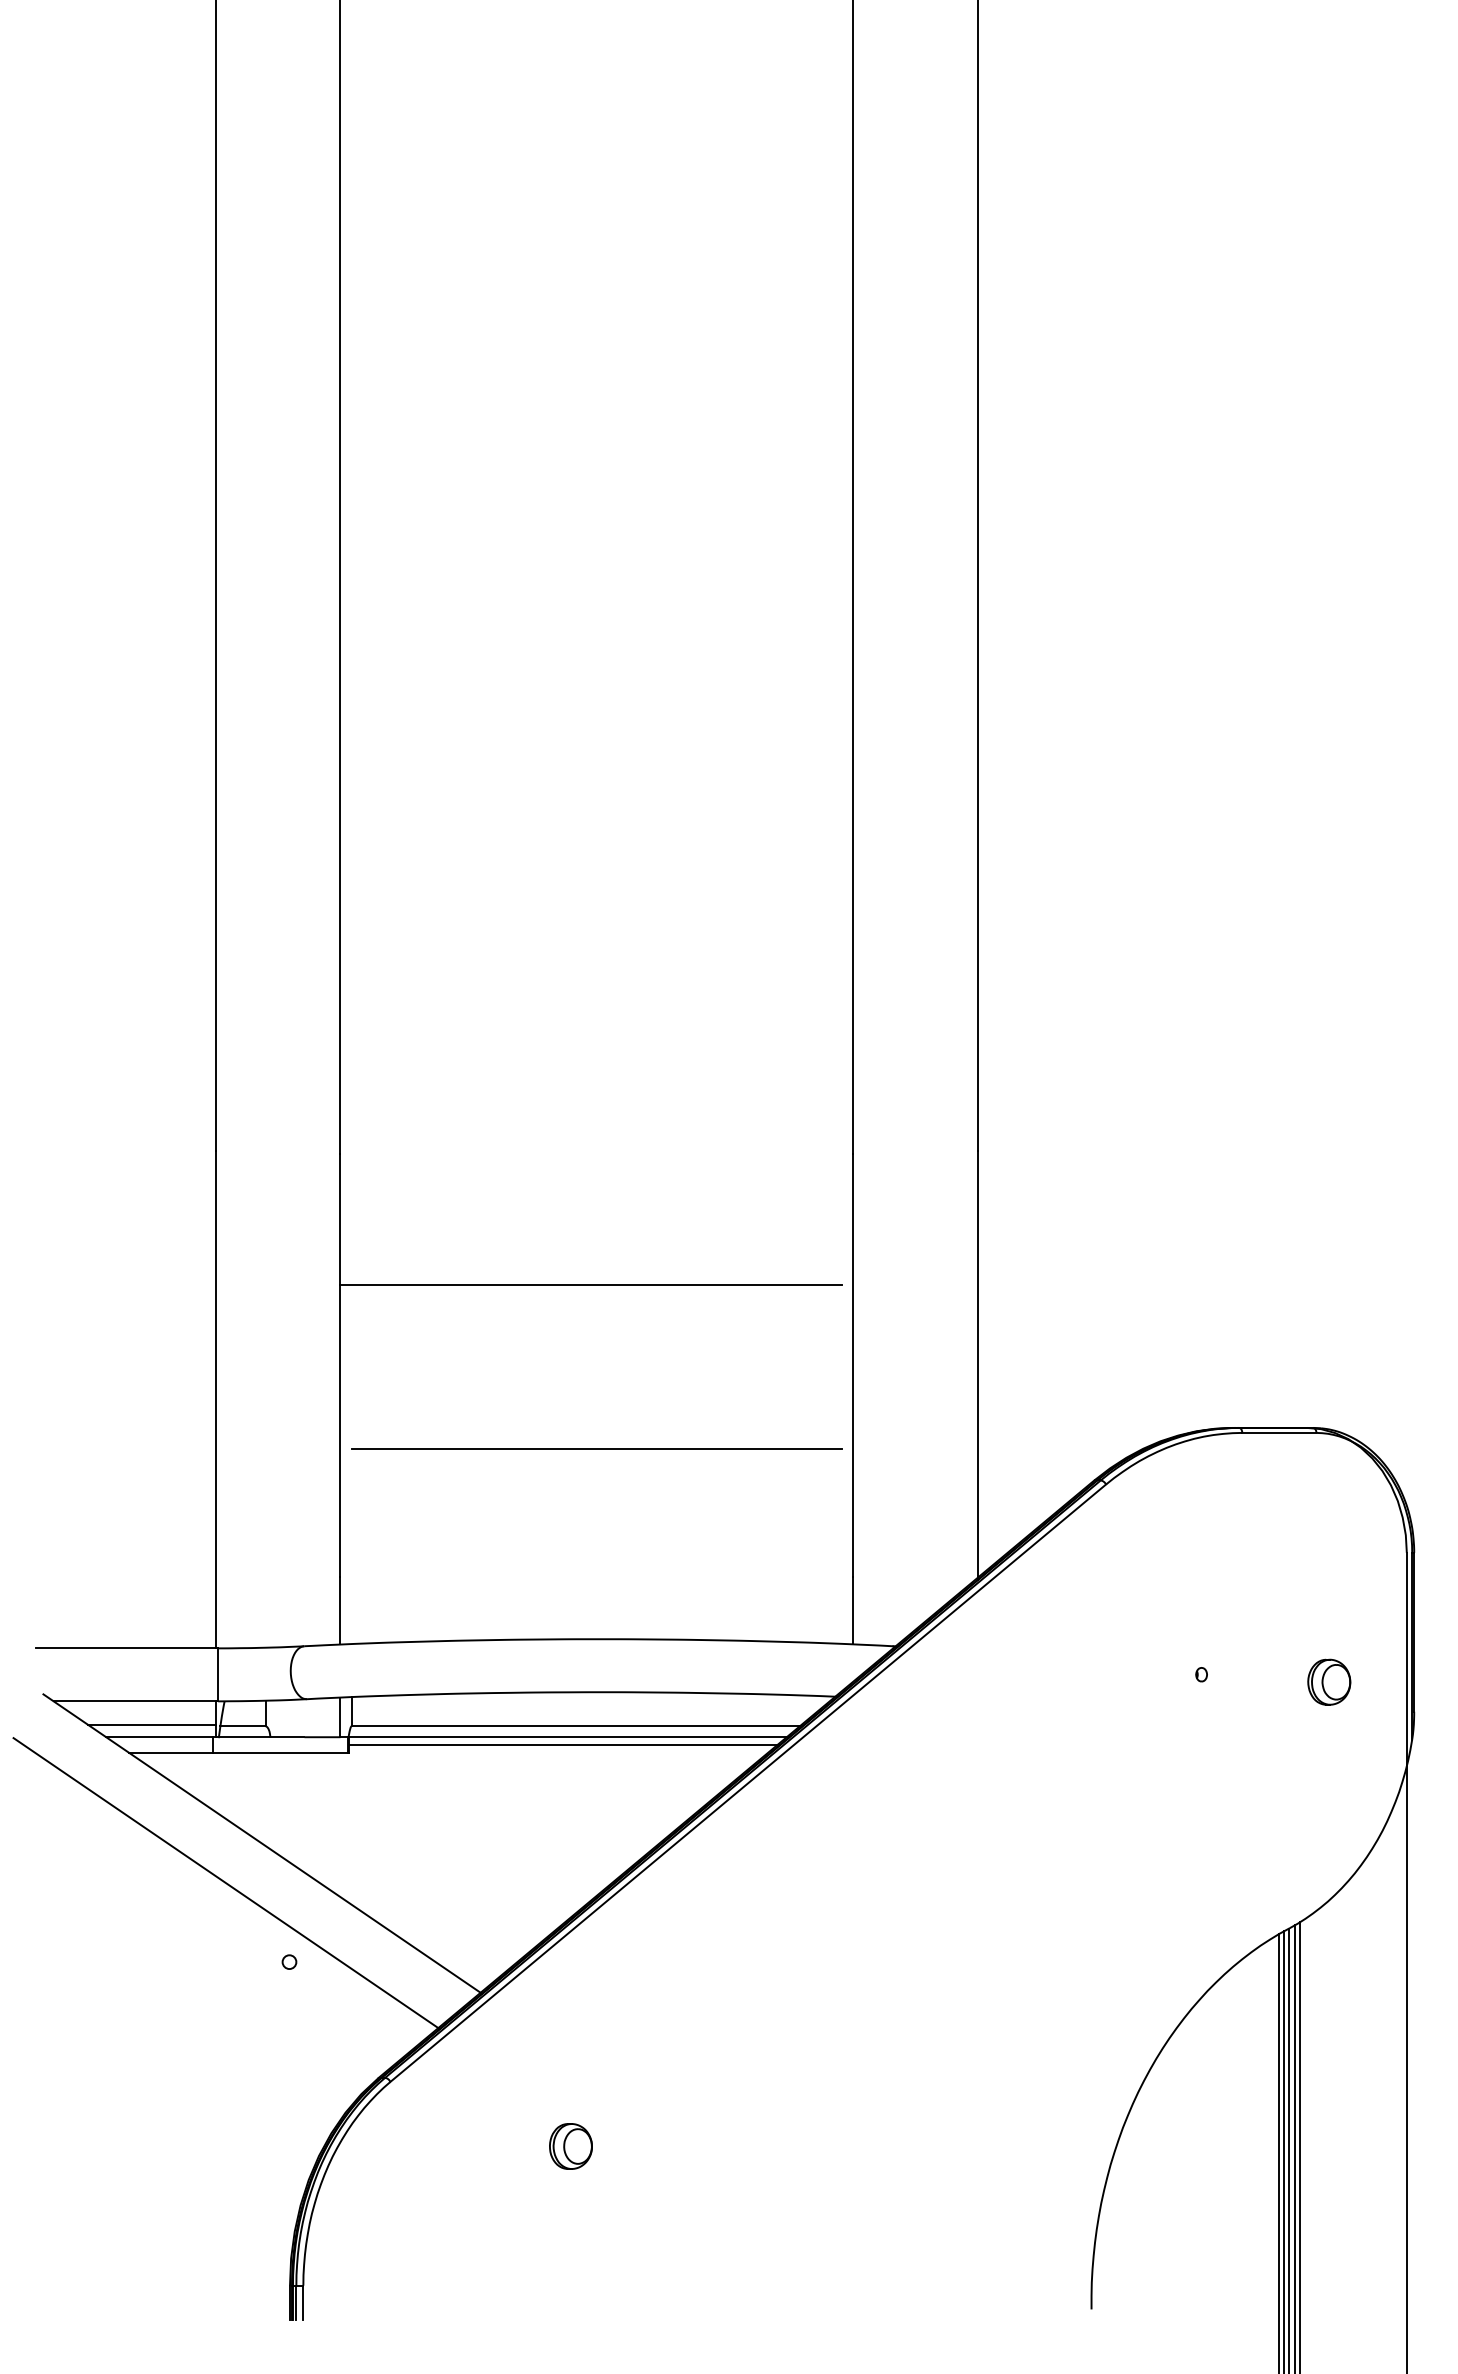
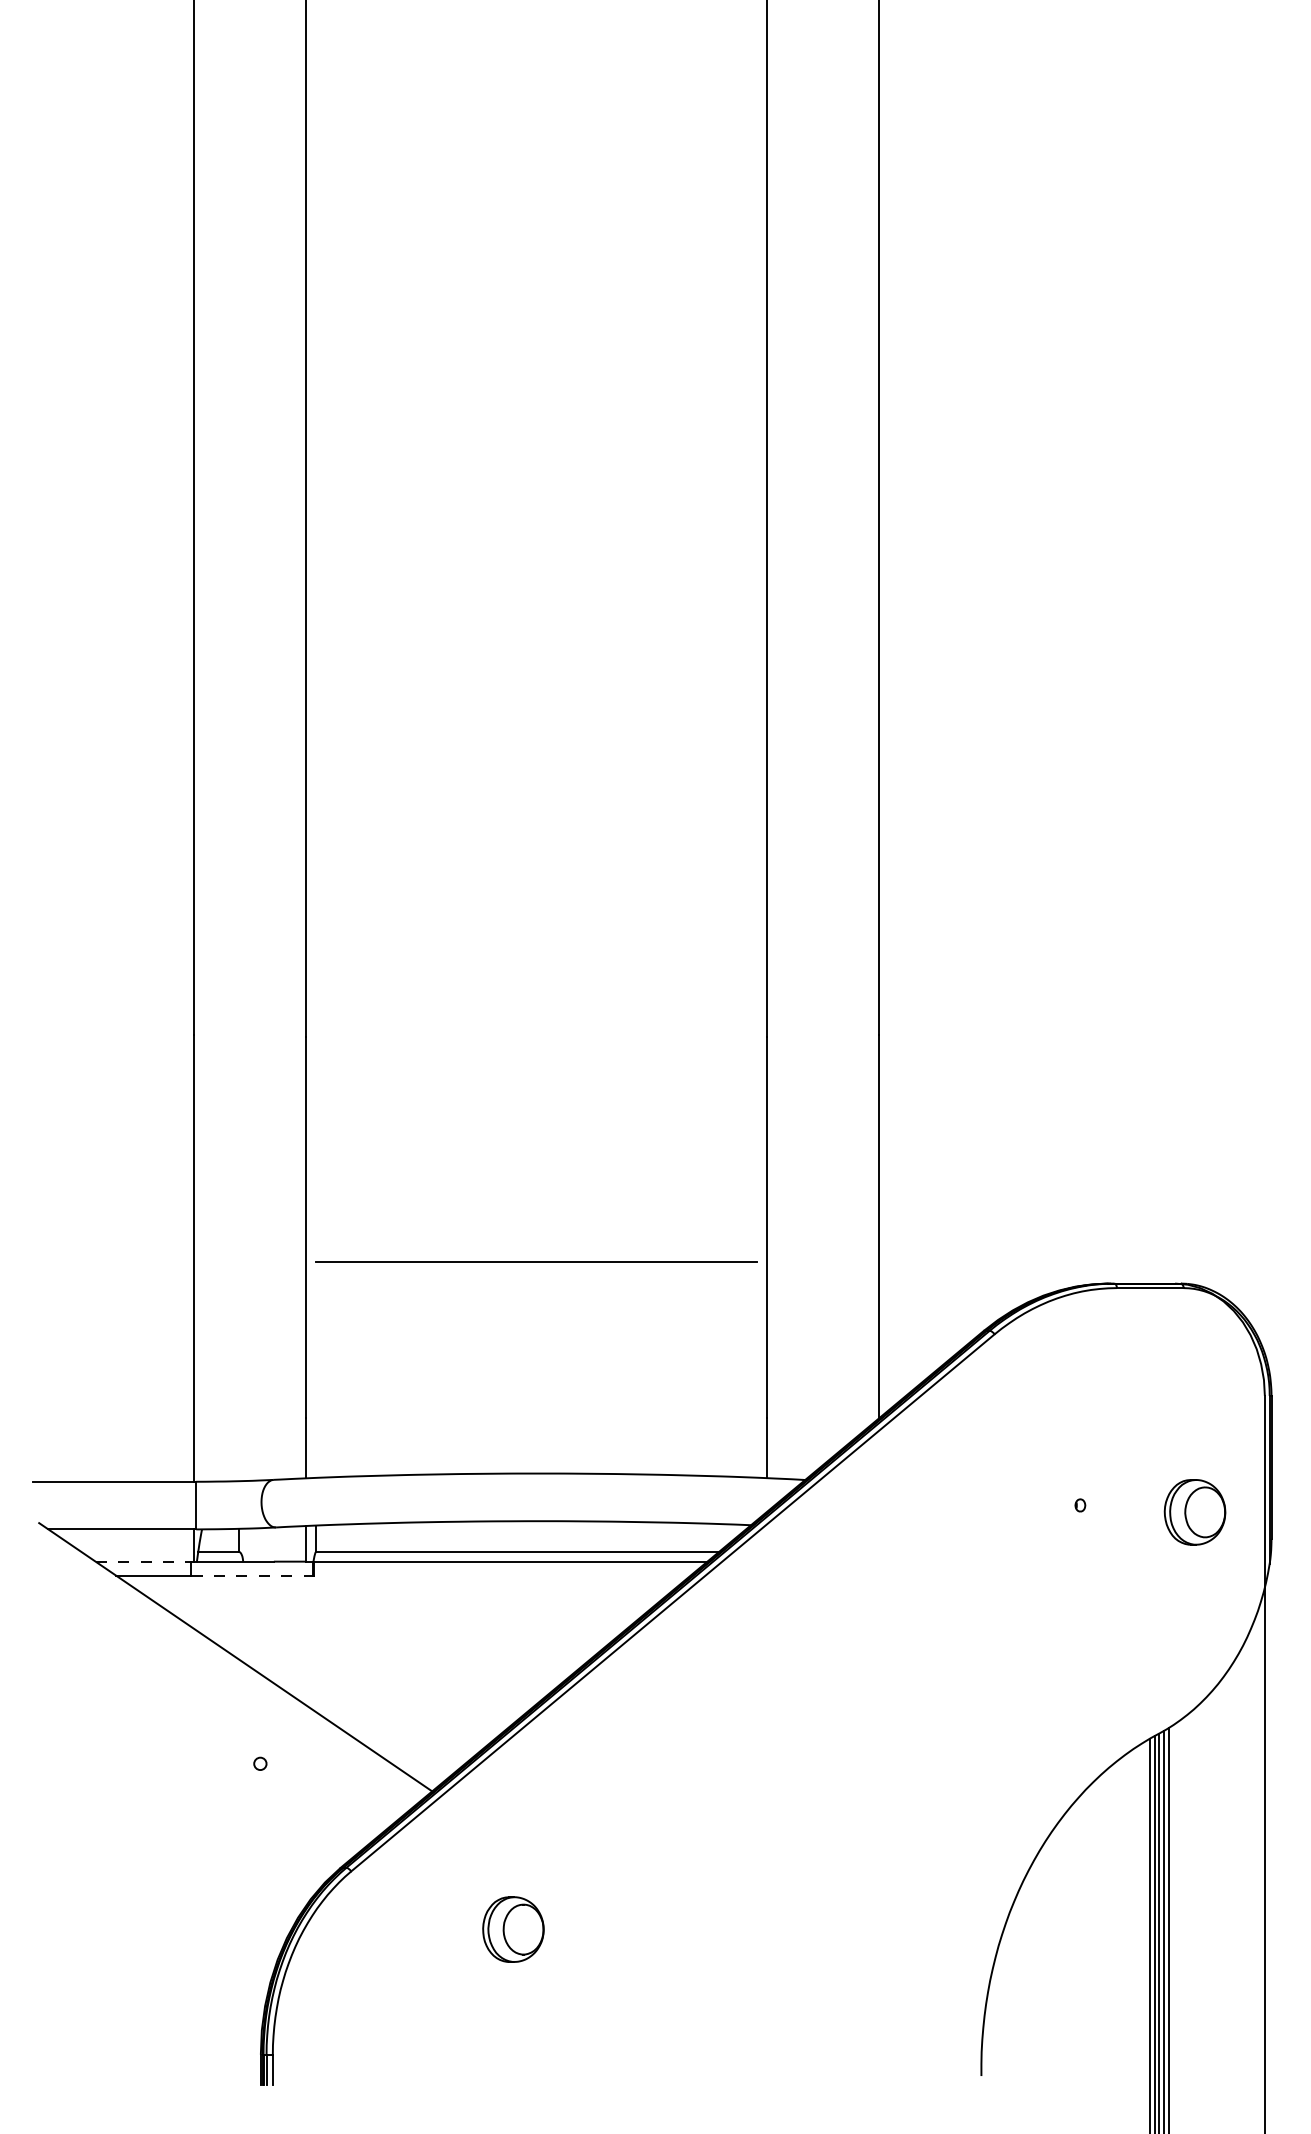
line: (590, 1284) -> (530, 1154), removed
line: (596, 1448) -> (536, 1261), moved
part: (1329, 1681) -> (1195, 1511), size x1.6
line: (151, 1724) -> (136, 1550), removed
line: (159, 1737) -> (143, 1561), solid -> dashed
line: (564, 1744) -> (507, 1568), removed
line: (280, 1752) -> (252, 1575), solid -> dashed
line: (226, 1883) -> (203, 1693), removed
part: (570, 2146) -> (513, 1929), size x1.6

